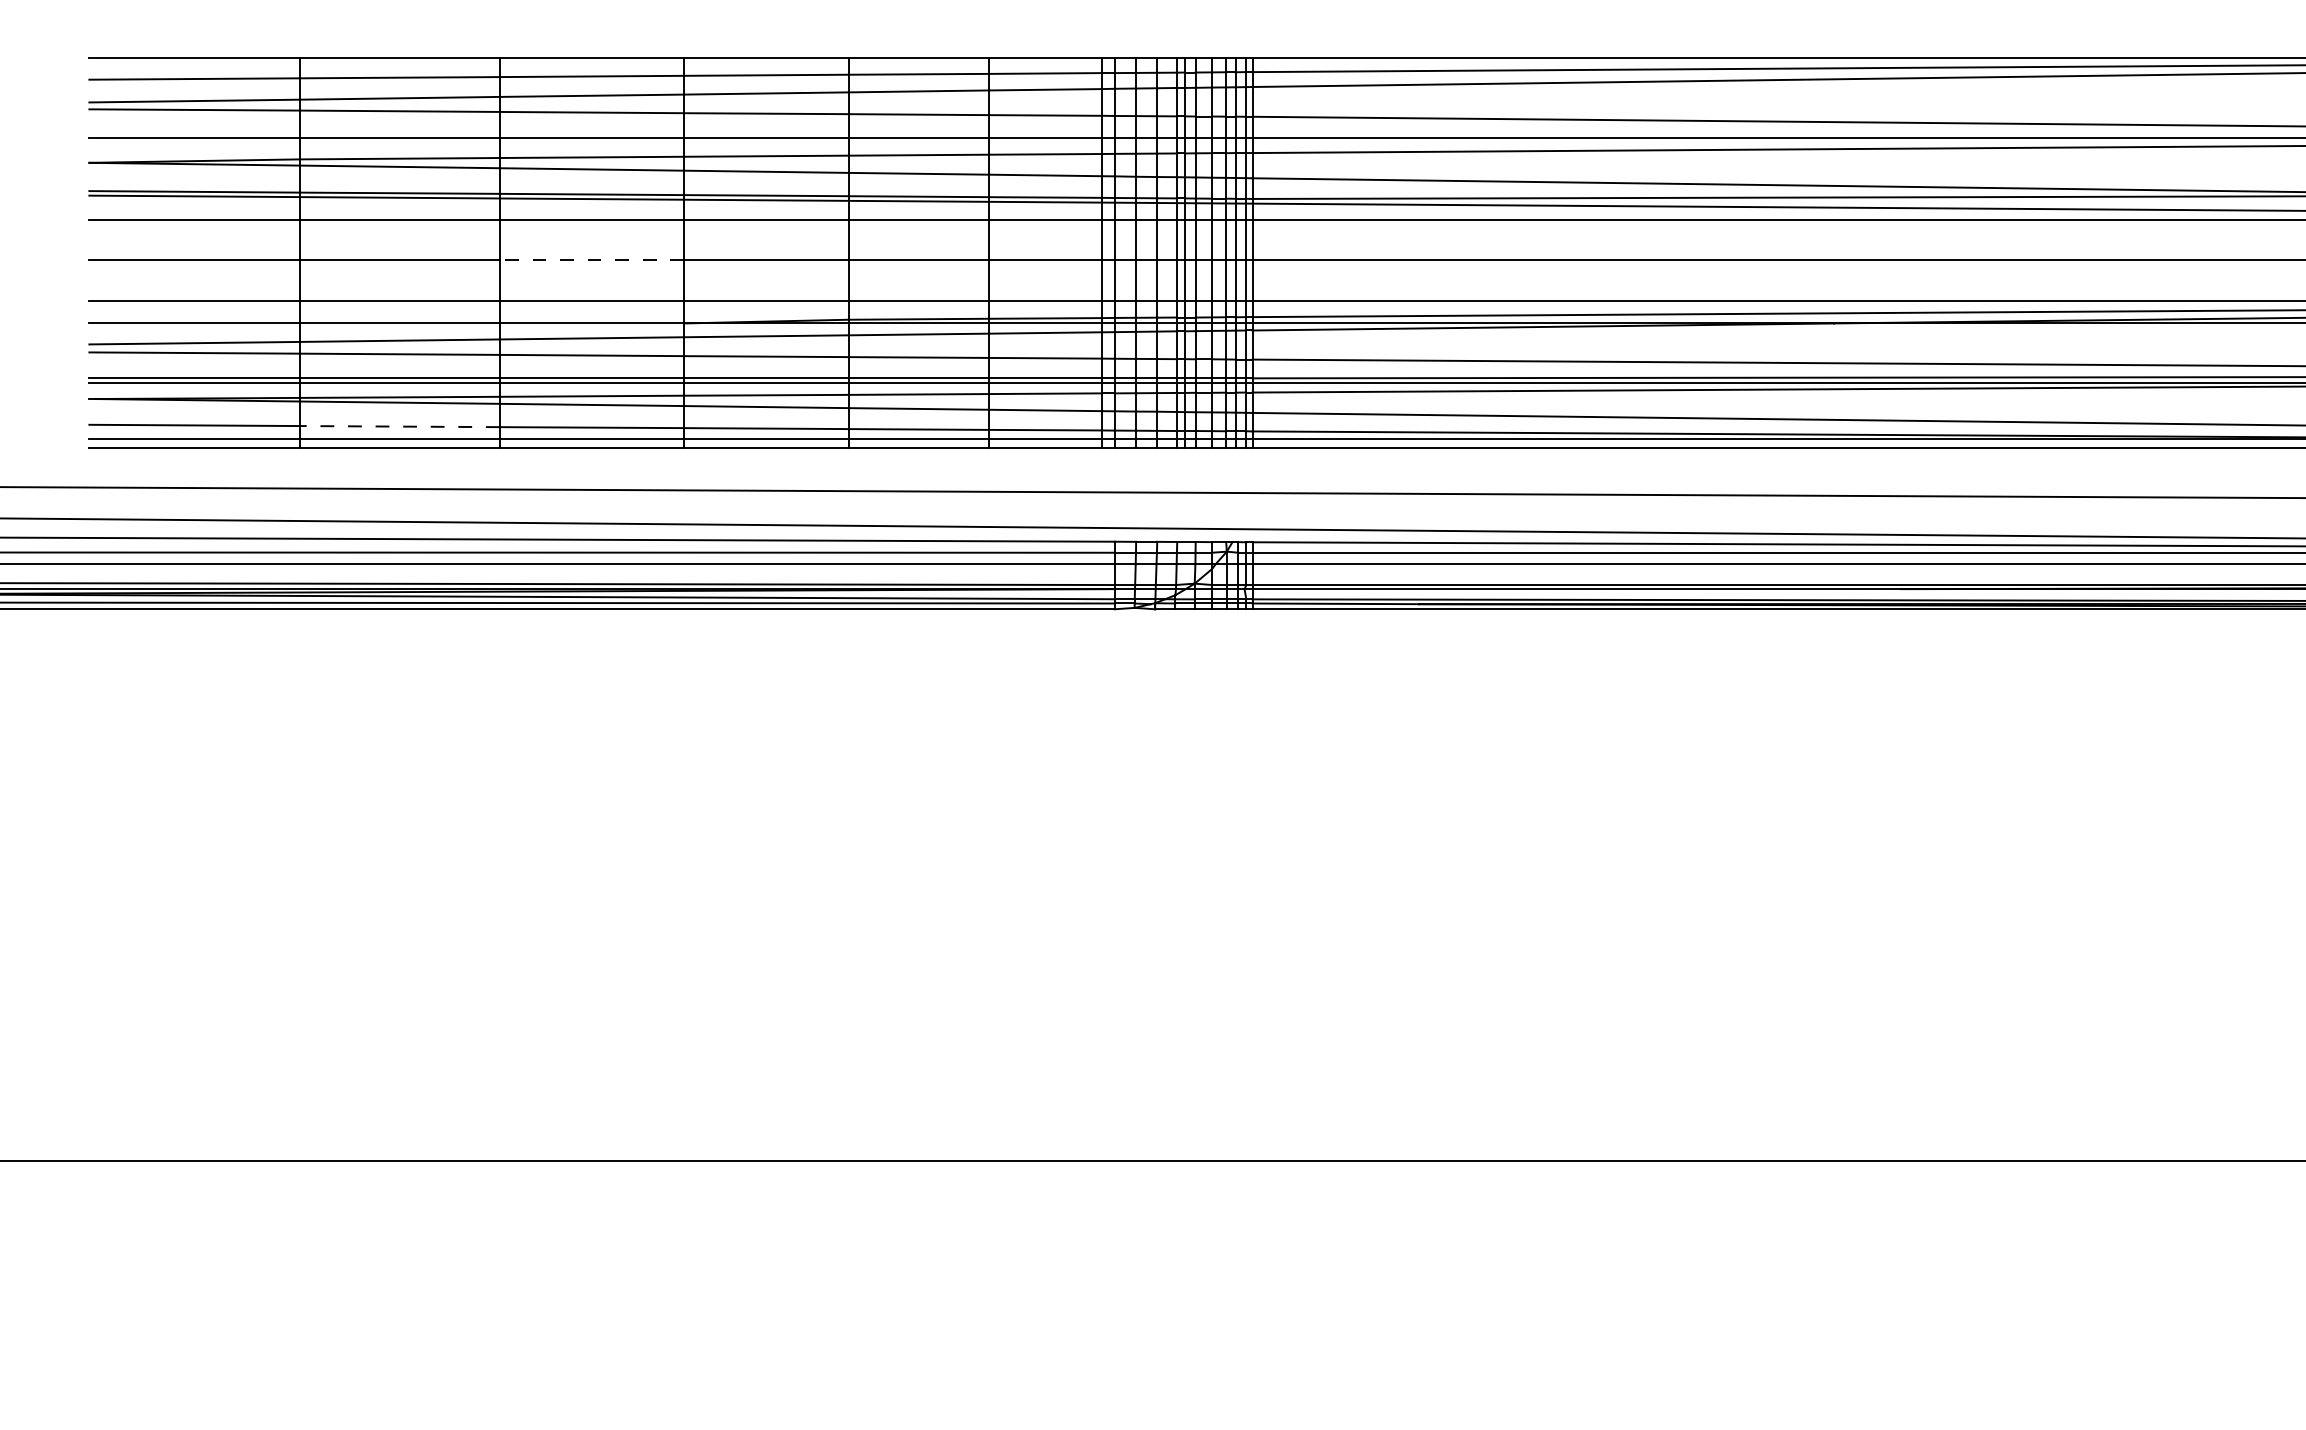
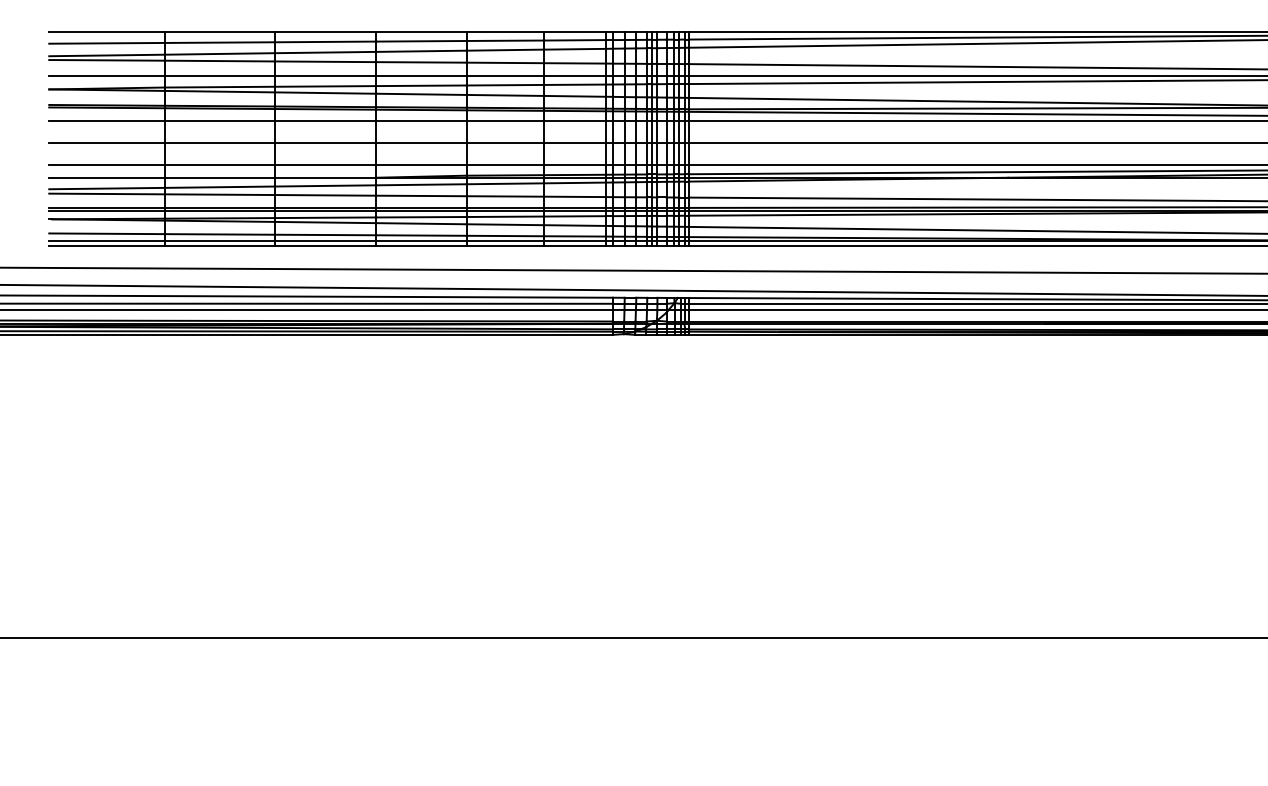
line: (591, 261) -> (325, 143), dashed -> solid
line: (399, 426) -> (219, 234), dashed -> solid

